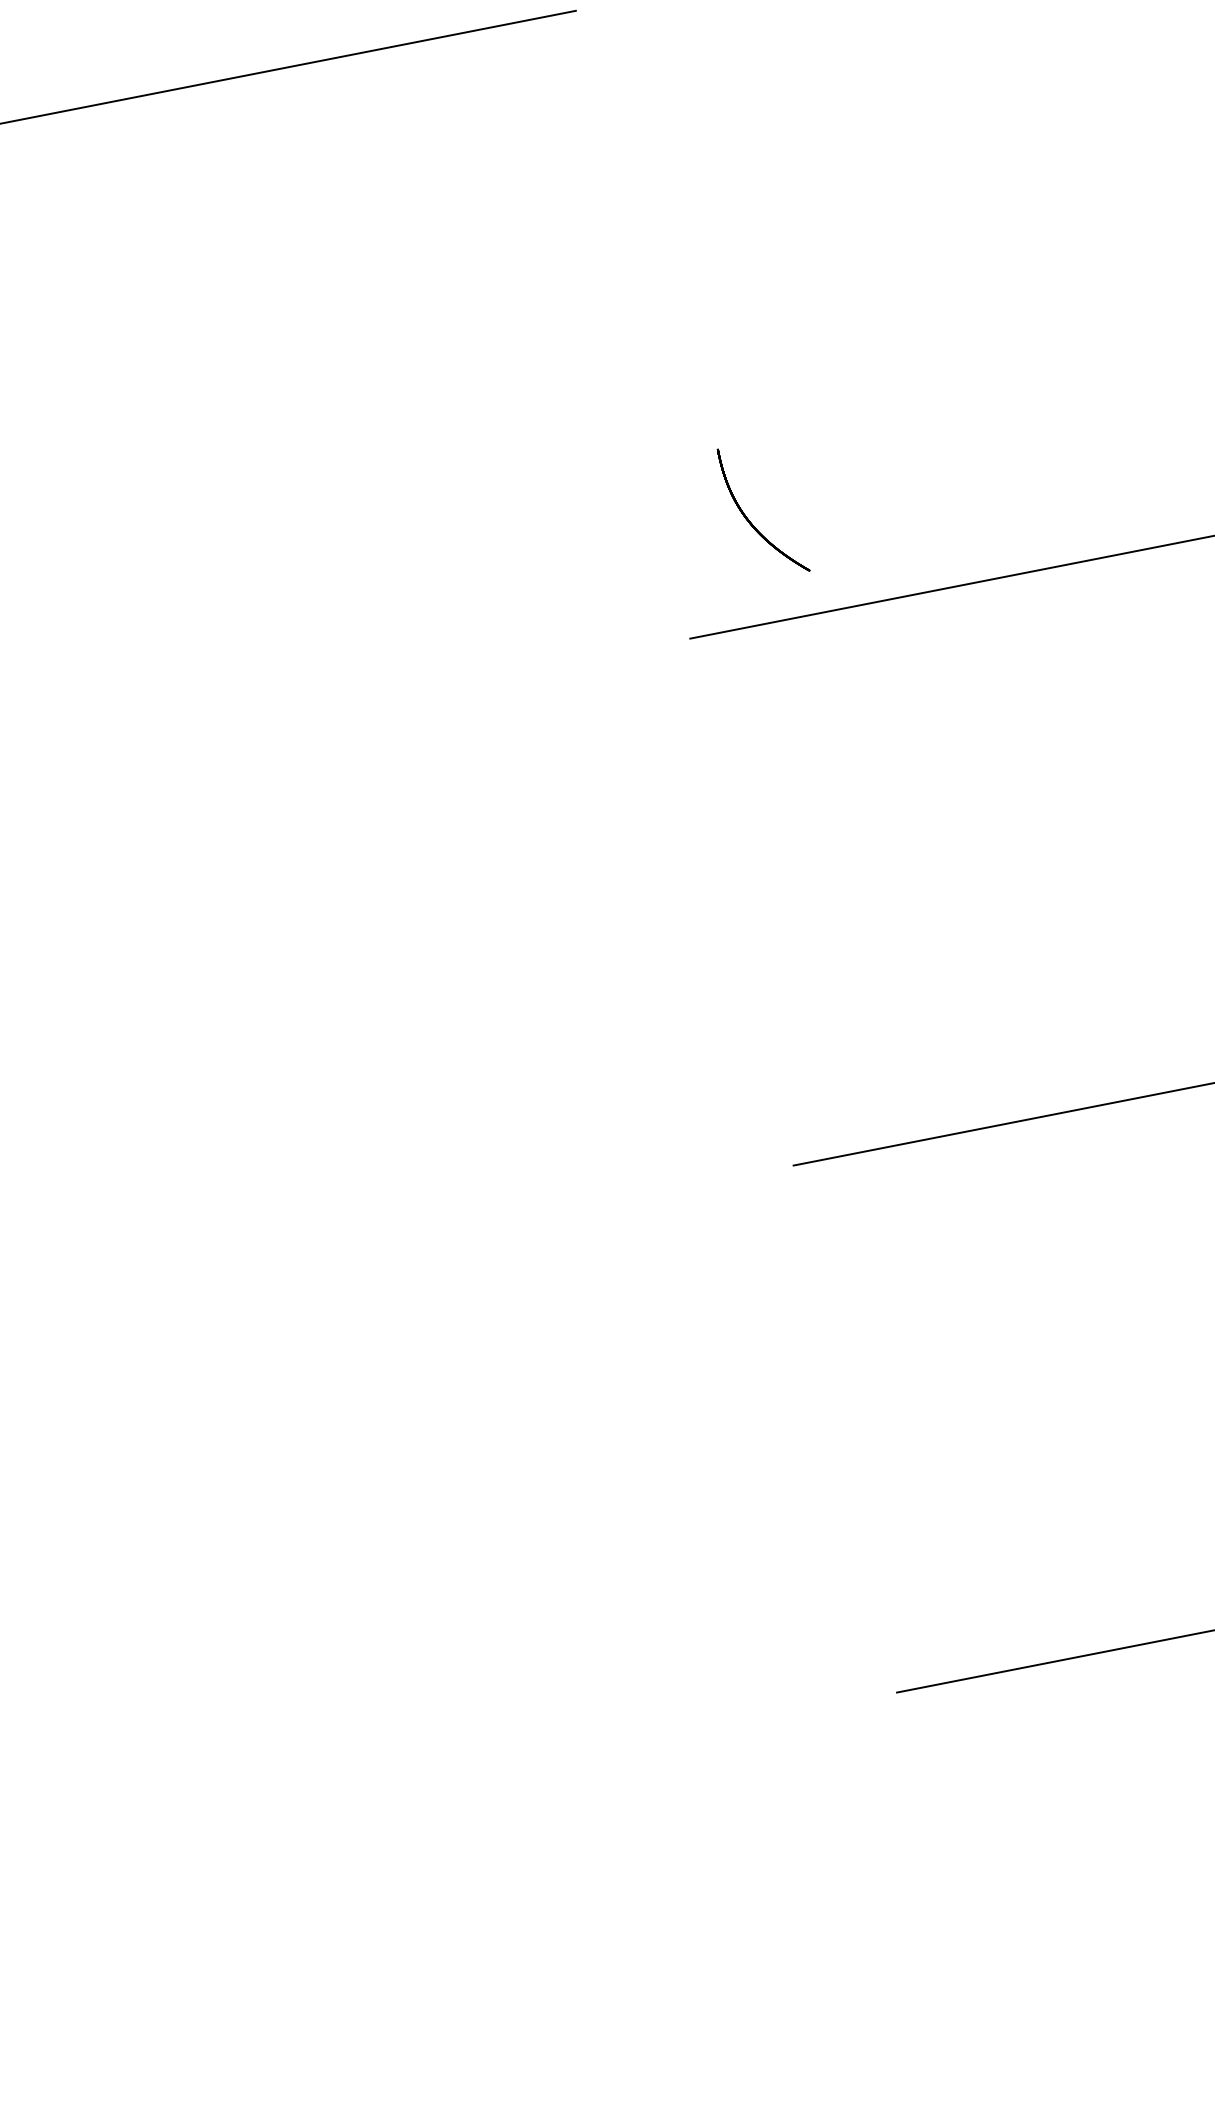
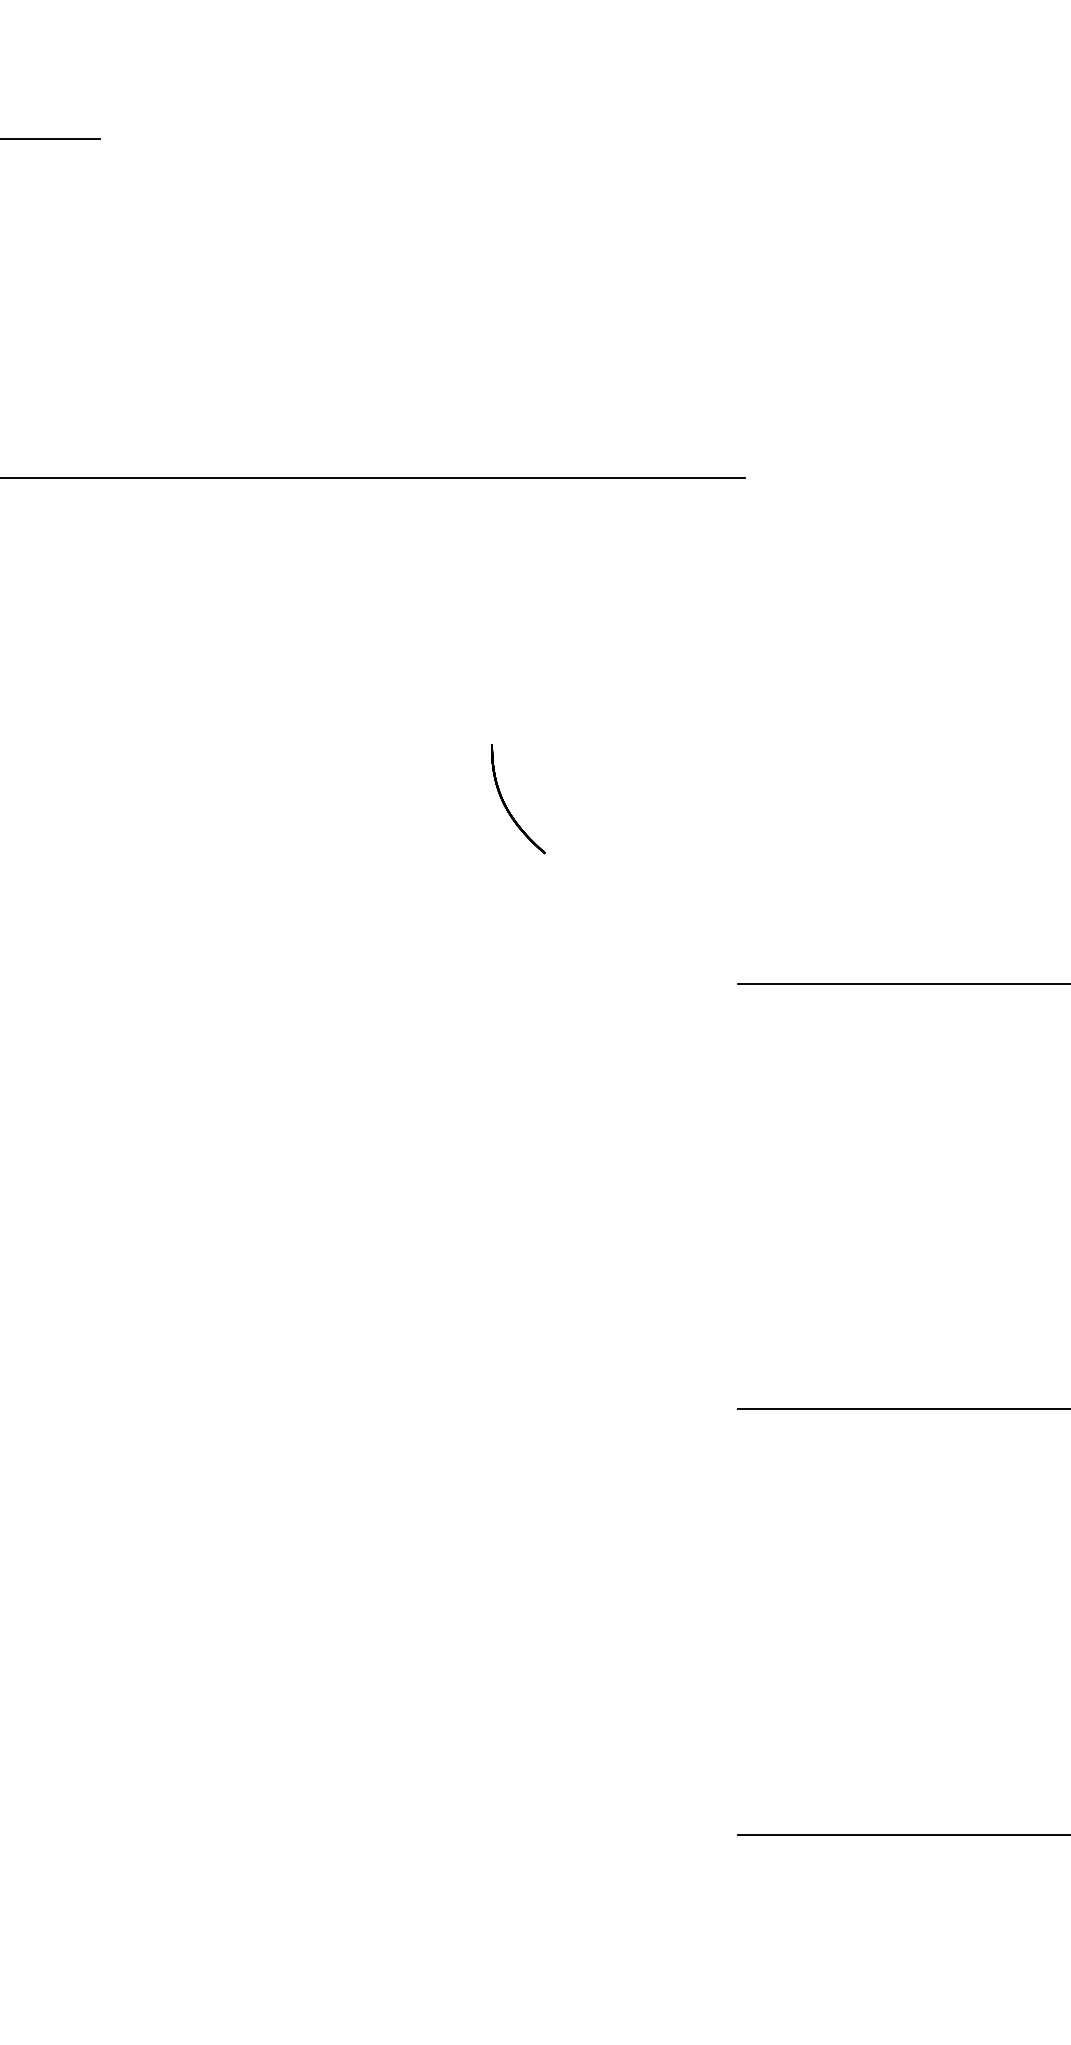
part: (750, 520) -> (506, 805), moved

